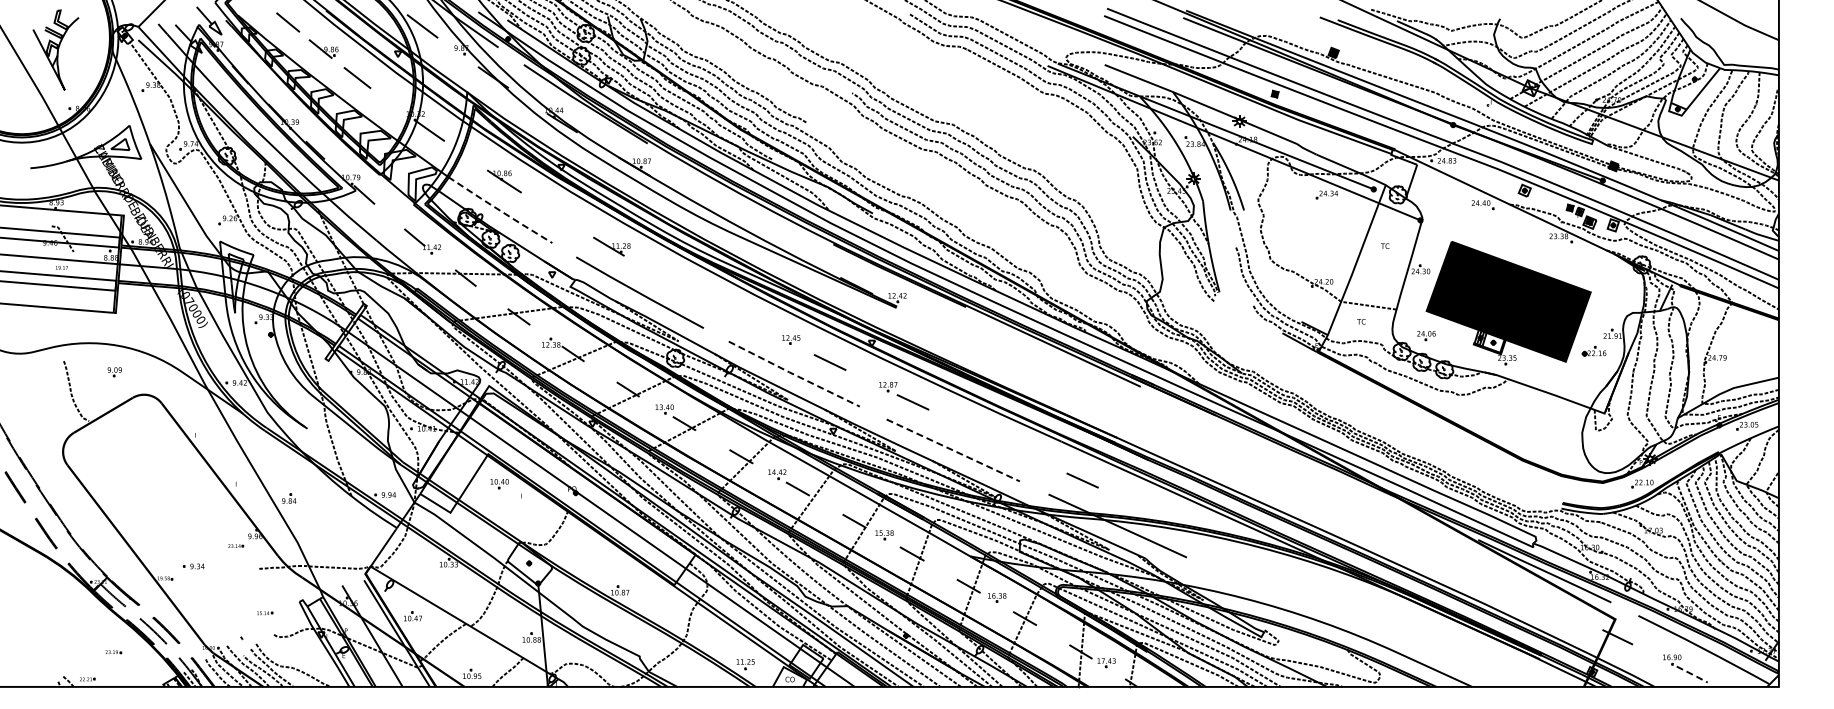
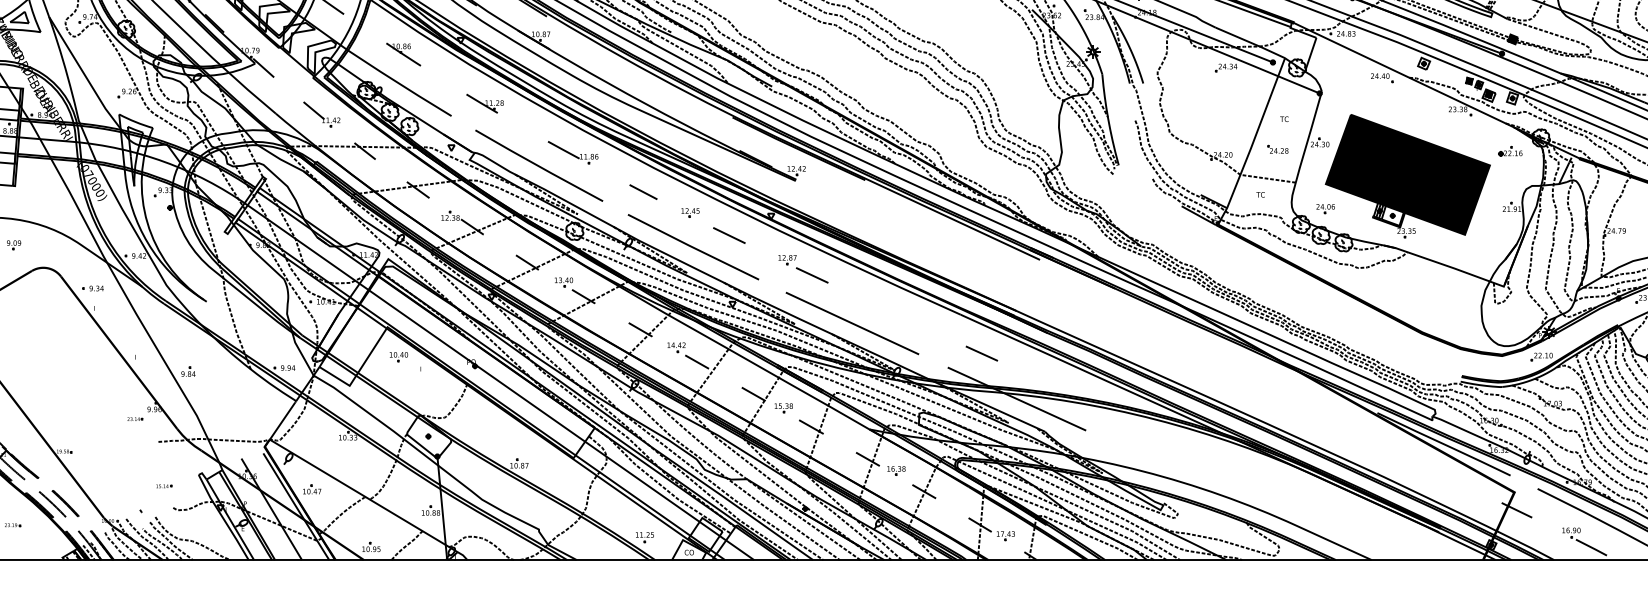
line: (500, 210) -> (399, 83), dashed -> solid
part: (611, 246) -> (484, 103), moved
part: (1378, 275) -> (1277, 148), added
part: (673, 279) -> (572, 152), added
line: (744, 318) -> (643, 191), added
part: (1593, 350) -> (1509, 150), moved
line: (793, 374) -> (692, 247), dashed -> solid
line: (954, 450) -> (853, 323), dashed -> solid
part: (193, 566) -> (92, 288), moved
line: (1693, 674) -> (1592, 547), dashed -> solid

